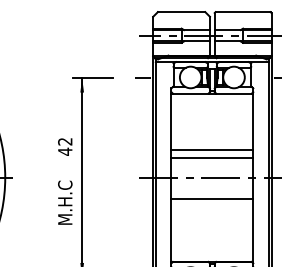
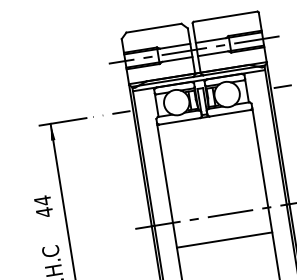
text: (65, 141) -> (42, 200), 42 -> 44
line: (212, 149) -> (215, 182), removed
line: (212, 157) -> (217, 191), removed

